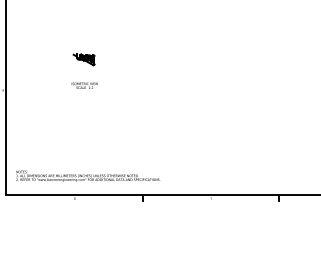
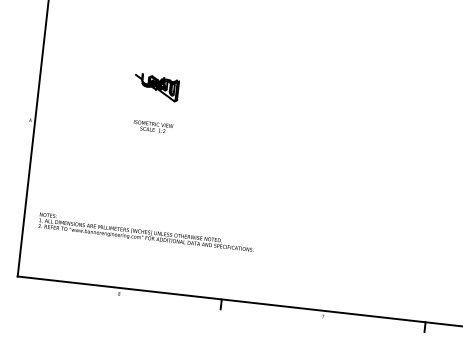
part: (83, 59) -> (155, 87), size x1.4
text: (88, 175) -> (147, 231), moved

